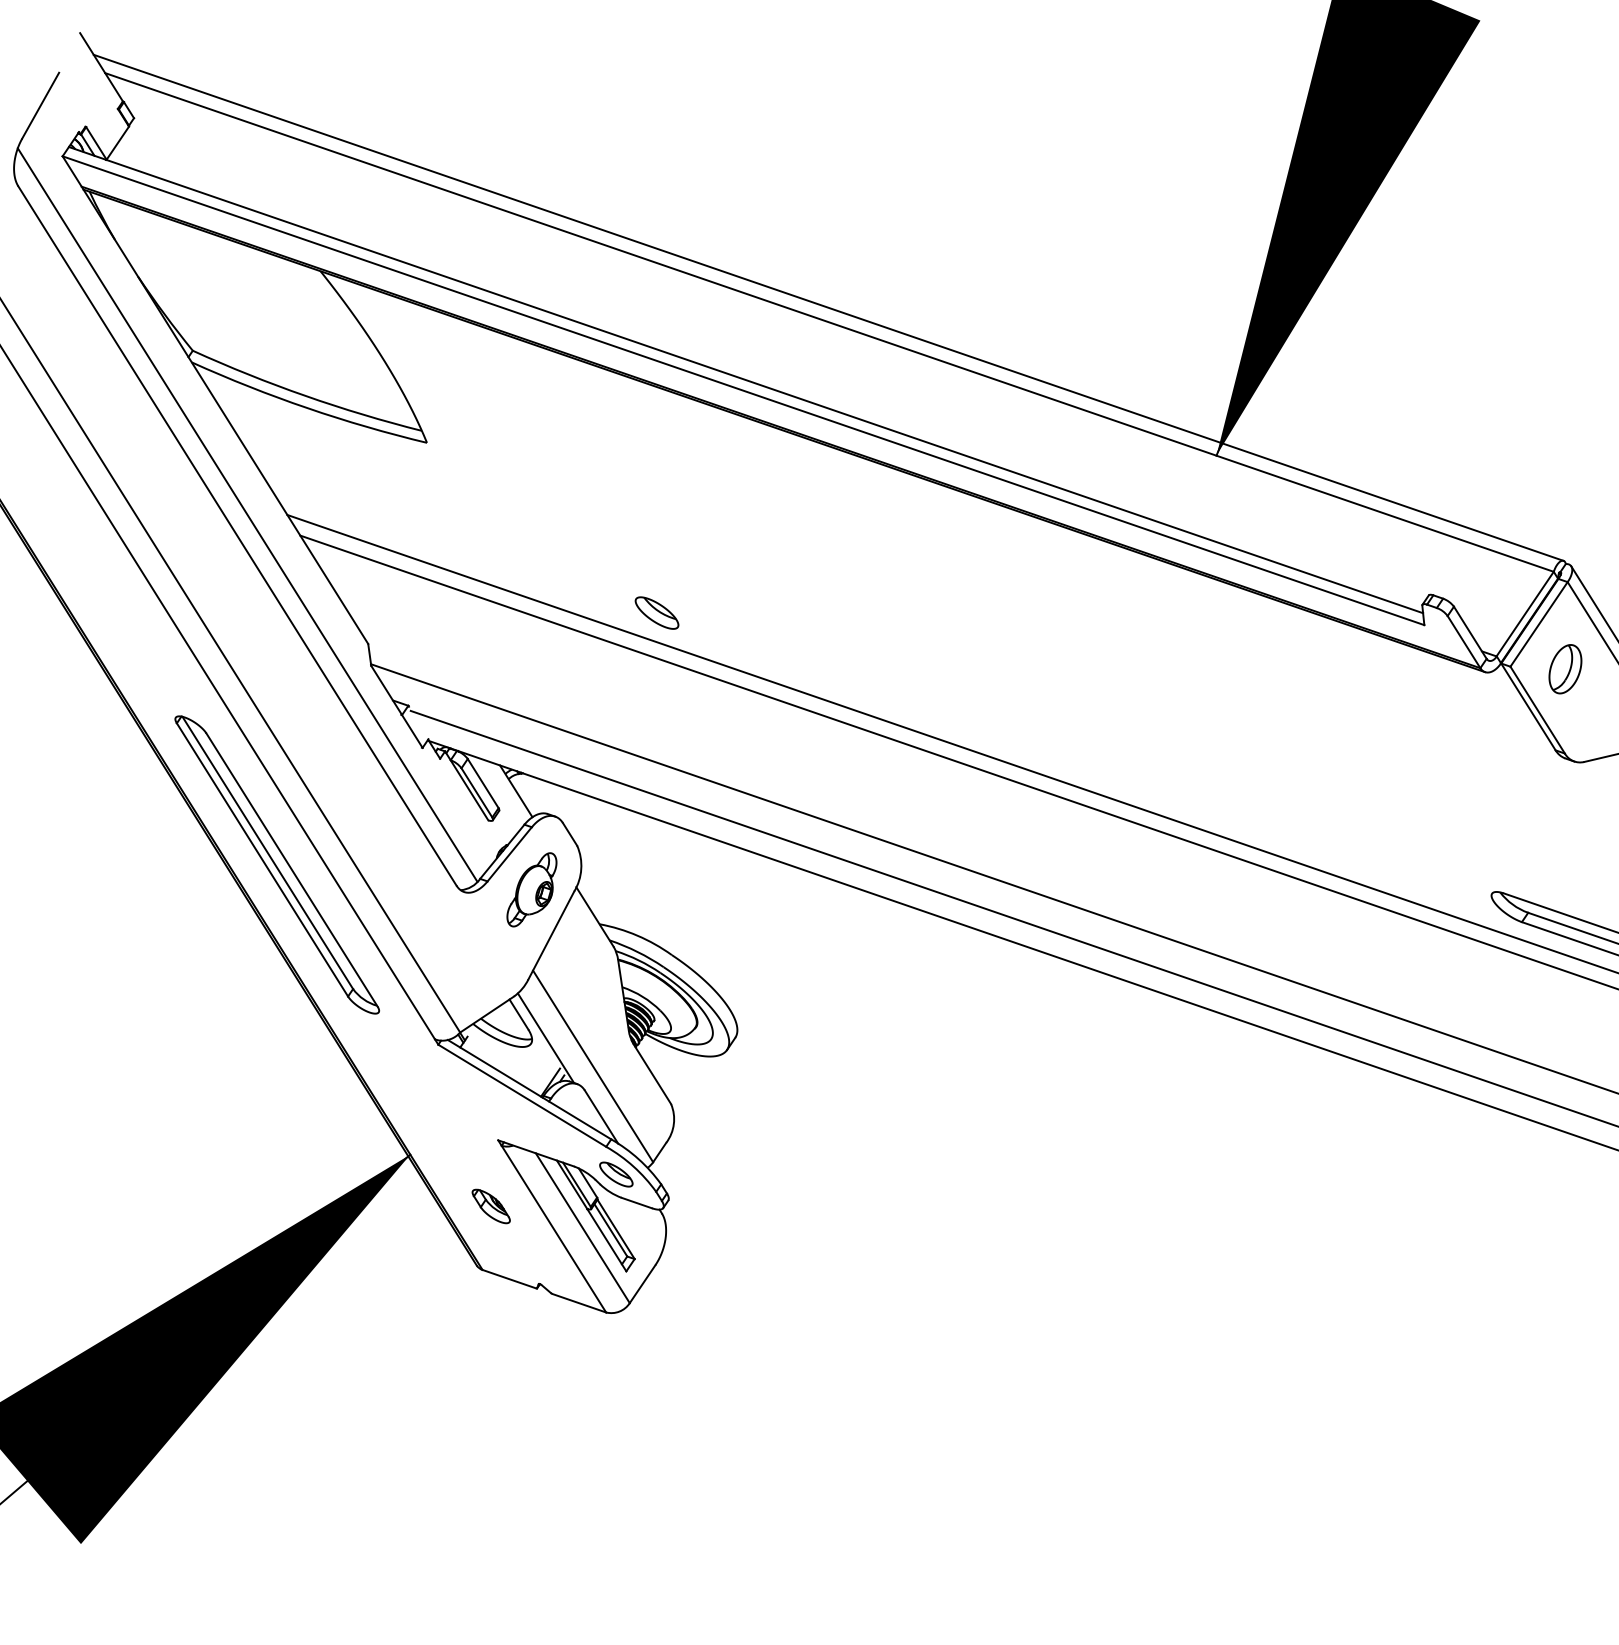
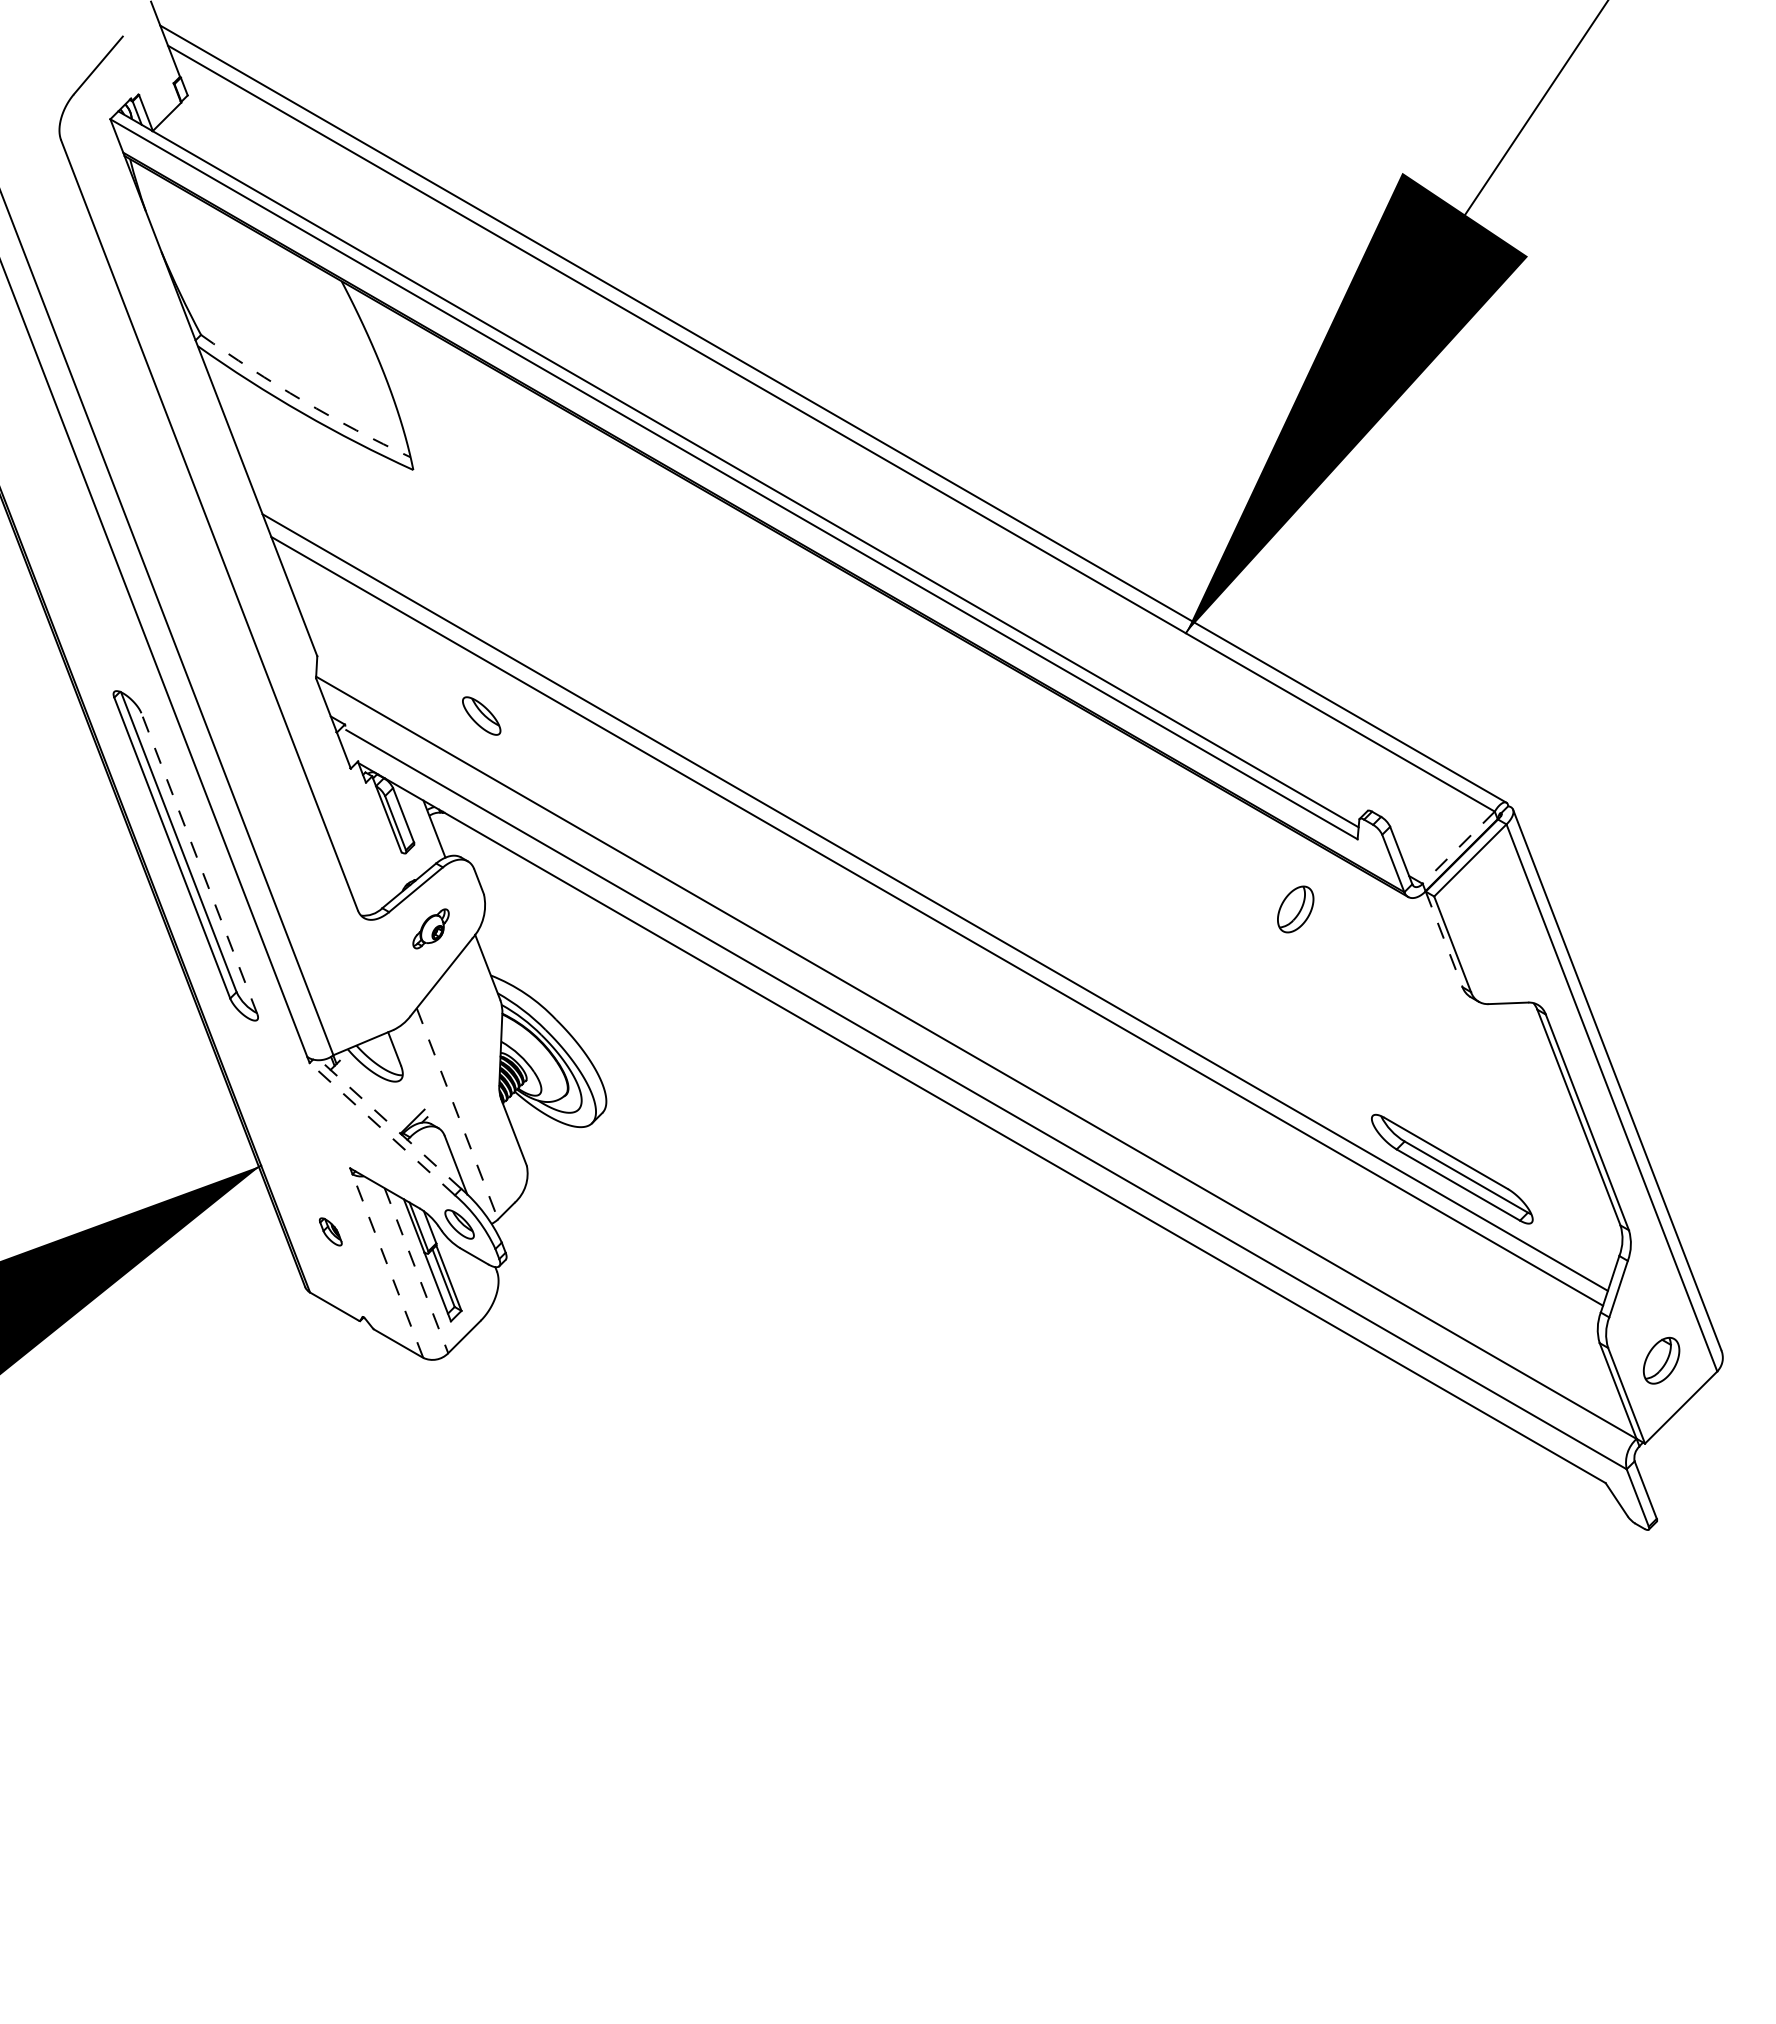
arc: (305, 395) -> (303, 400), solid -> dashed
line: (247, 514) -> (223, 506), removed
part: (656, 612) -> (481, 715), moved
line: (1525, 614) -> (1458, 848), solid -> dashed
part: (1565, 669) -> (1295, 909), moved
line: (1528, 706) -> (1444, 939), solid -> dashed
line: (292, 869) -> (199, 863), solid -> dashed
part: (531, 889) -> (430, 928), size x0.6
line: (545, 1037) -> (416, 1076), removed
line: (593, 1067) -> (457, 1114), solid -> dashed
line: (529, 1089) -> (390, 1124), solid -> dashed
line: (521, 1095) -> (381, 1128), solid -> dashed
part: (490, 1206) -> (330, 1231), size x0.7
line: (553, 1228) -> (387, 1265), solid -> dashed
line: (582, 1228) -> (416, 1271), solid -> dashed

